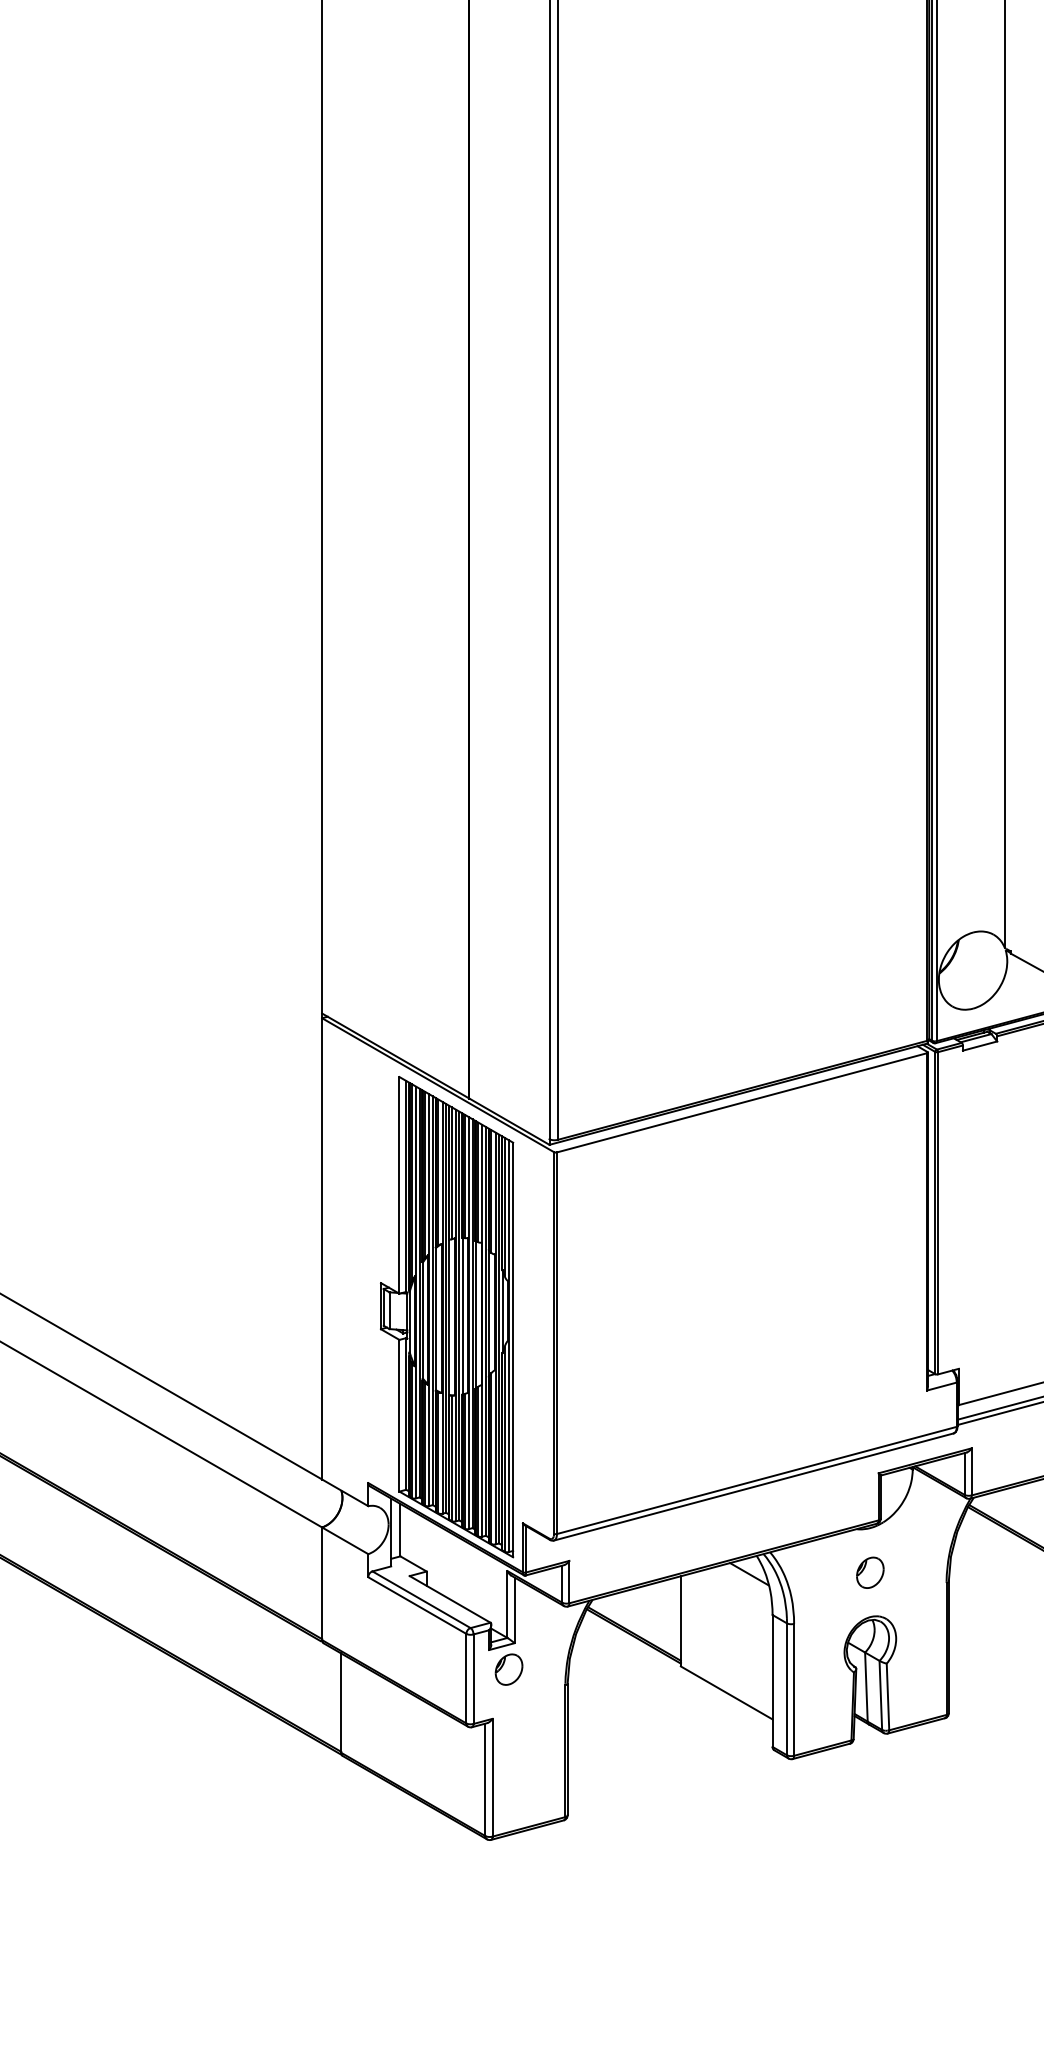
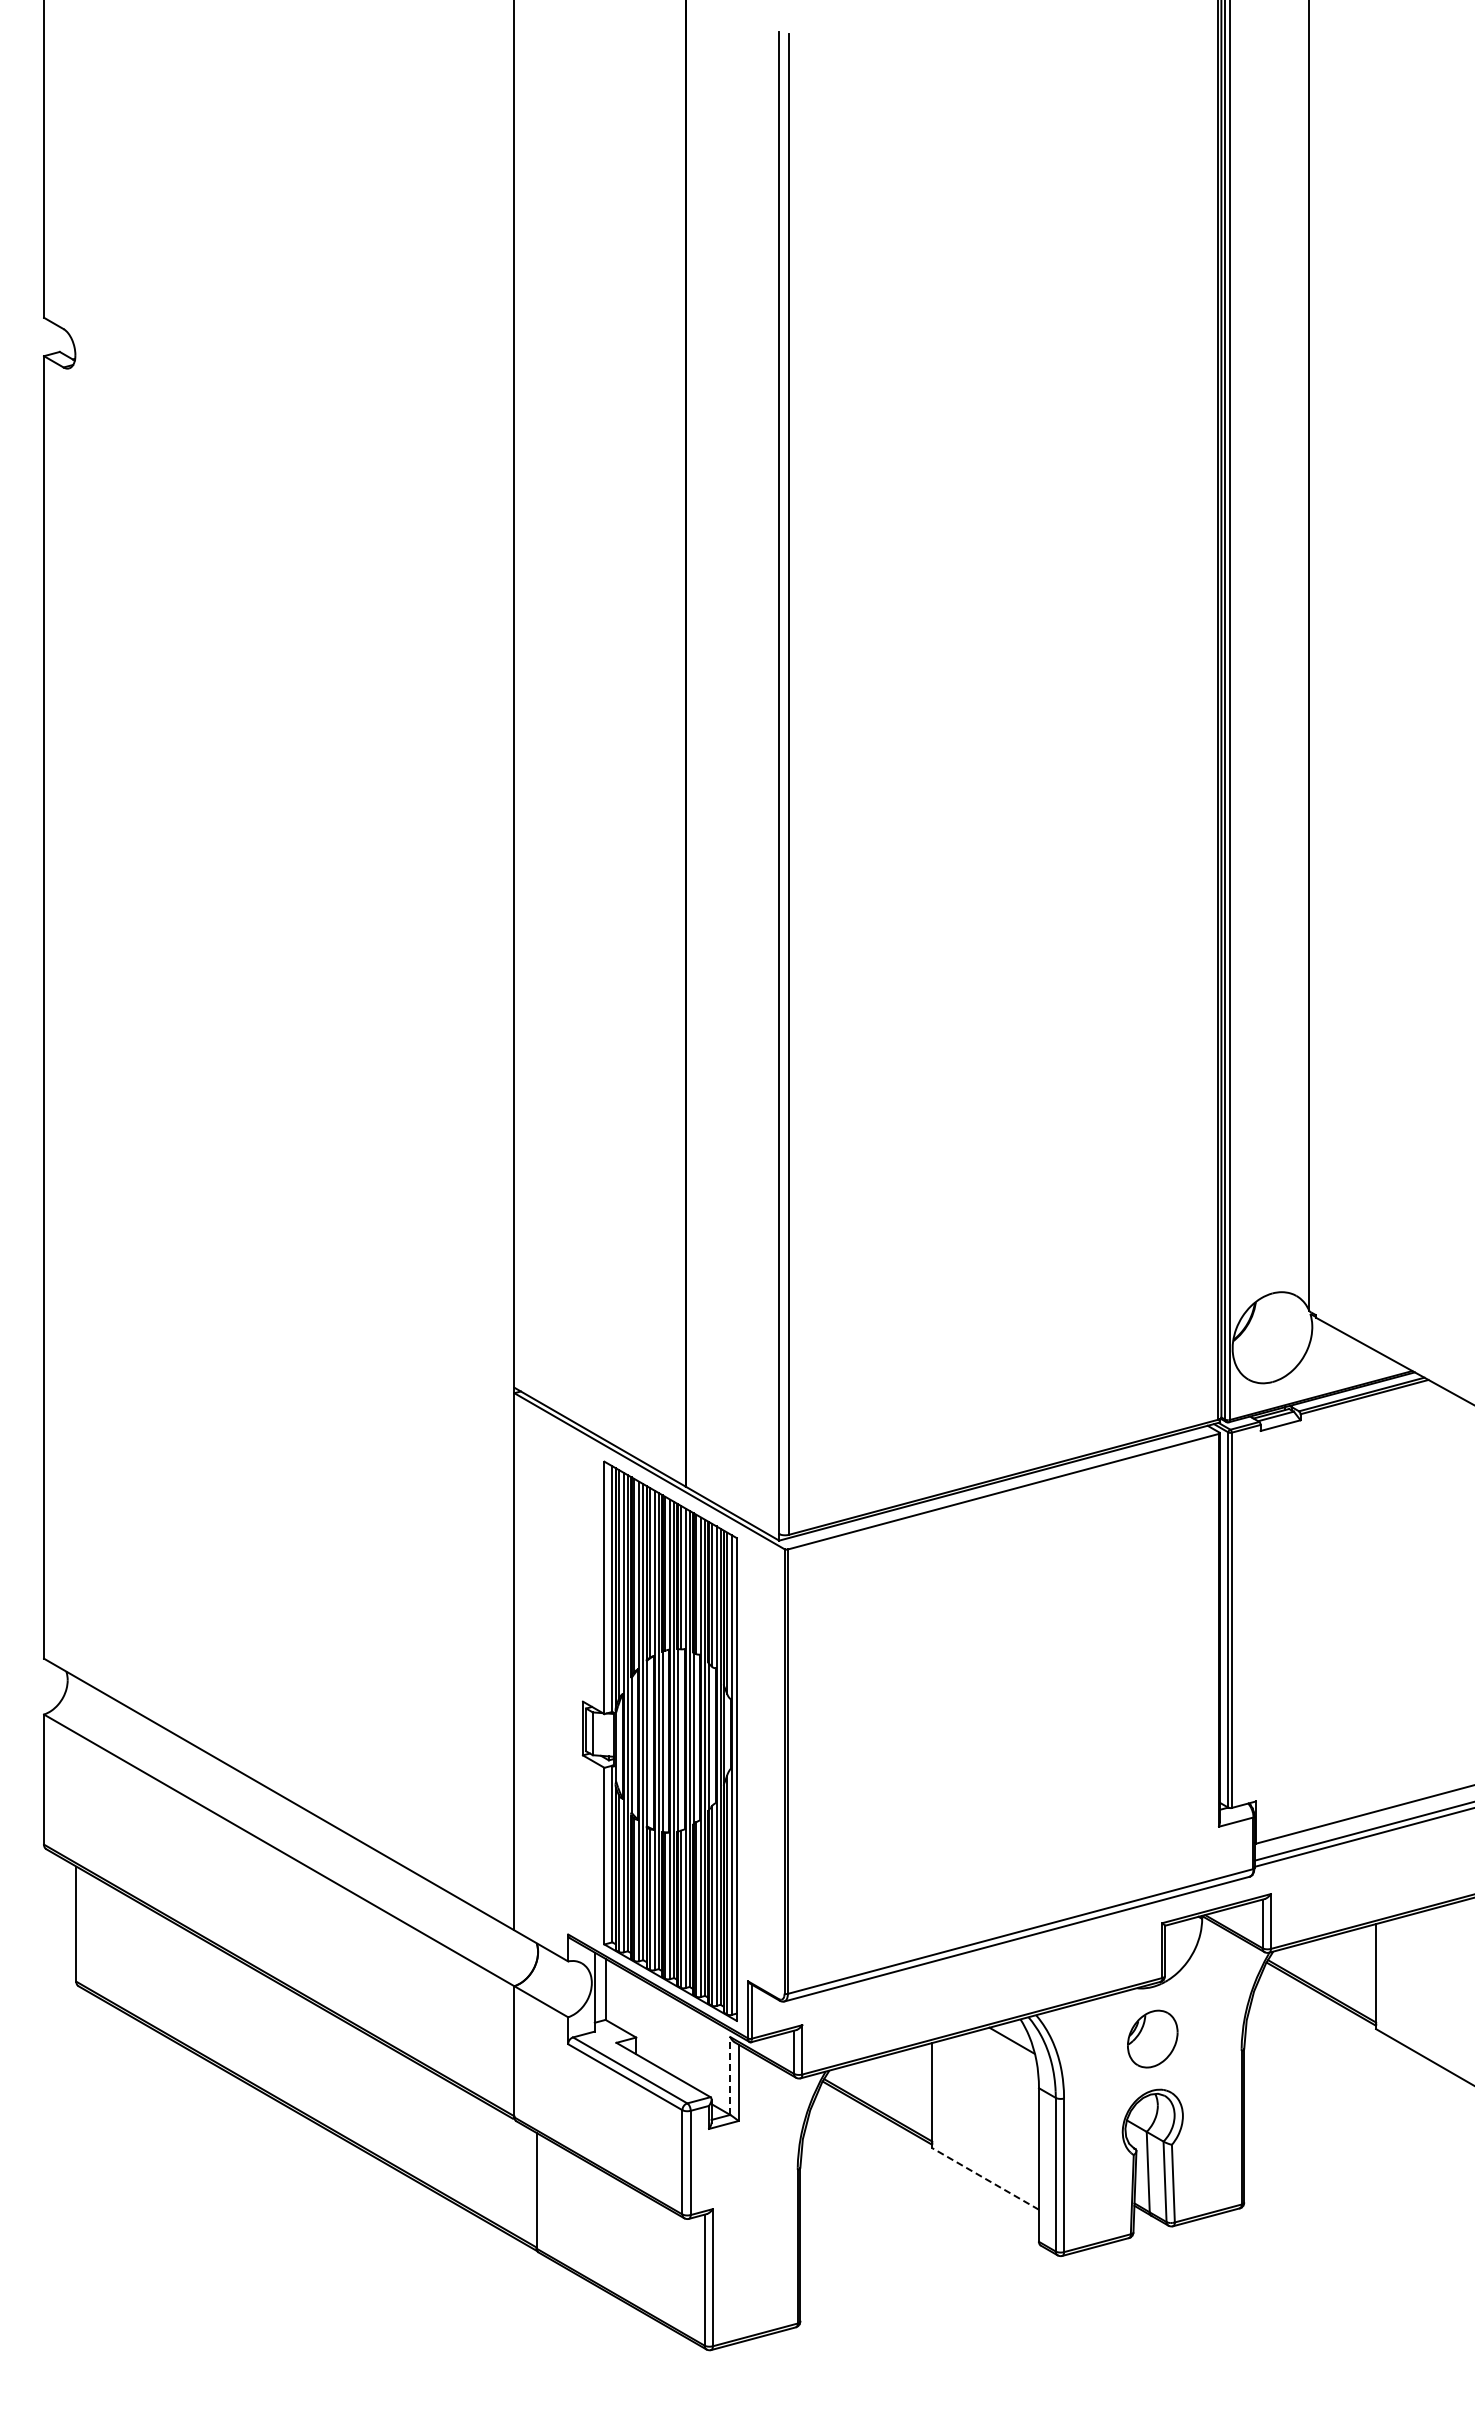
part: (870, 1572) -> (1152, 2038), size x1.6
line: (507, 1604) -> (730, 2075), solid -> dashed
part: (508, 1669) -> (731, 2151), removed
line: (726, 1692) -> (985, 2178), solid -> dashed

